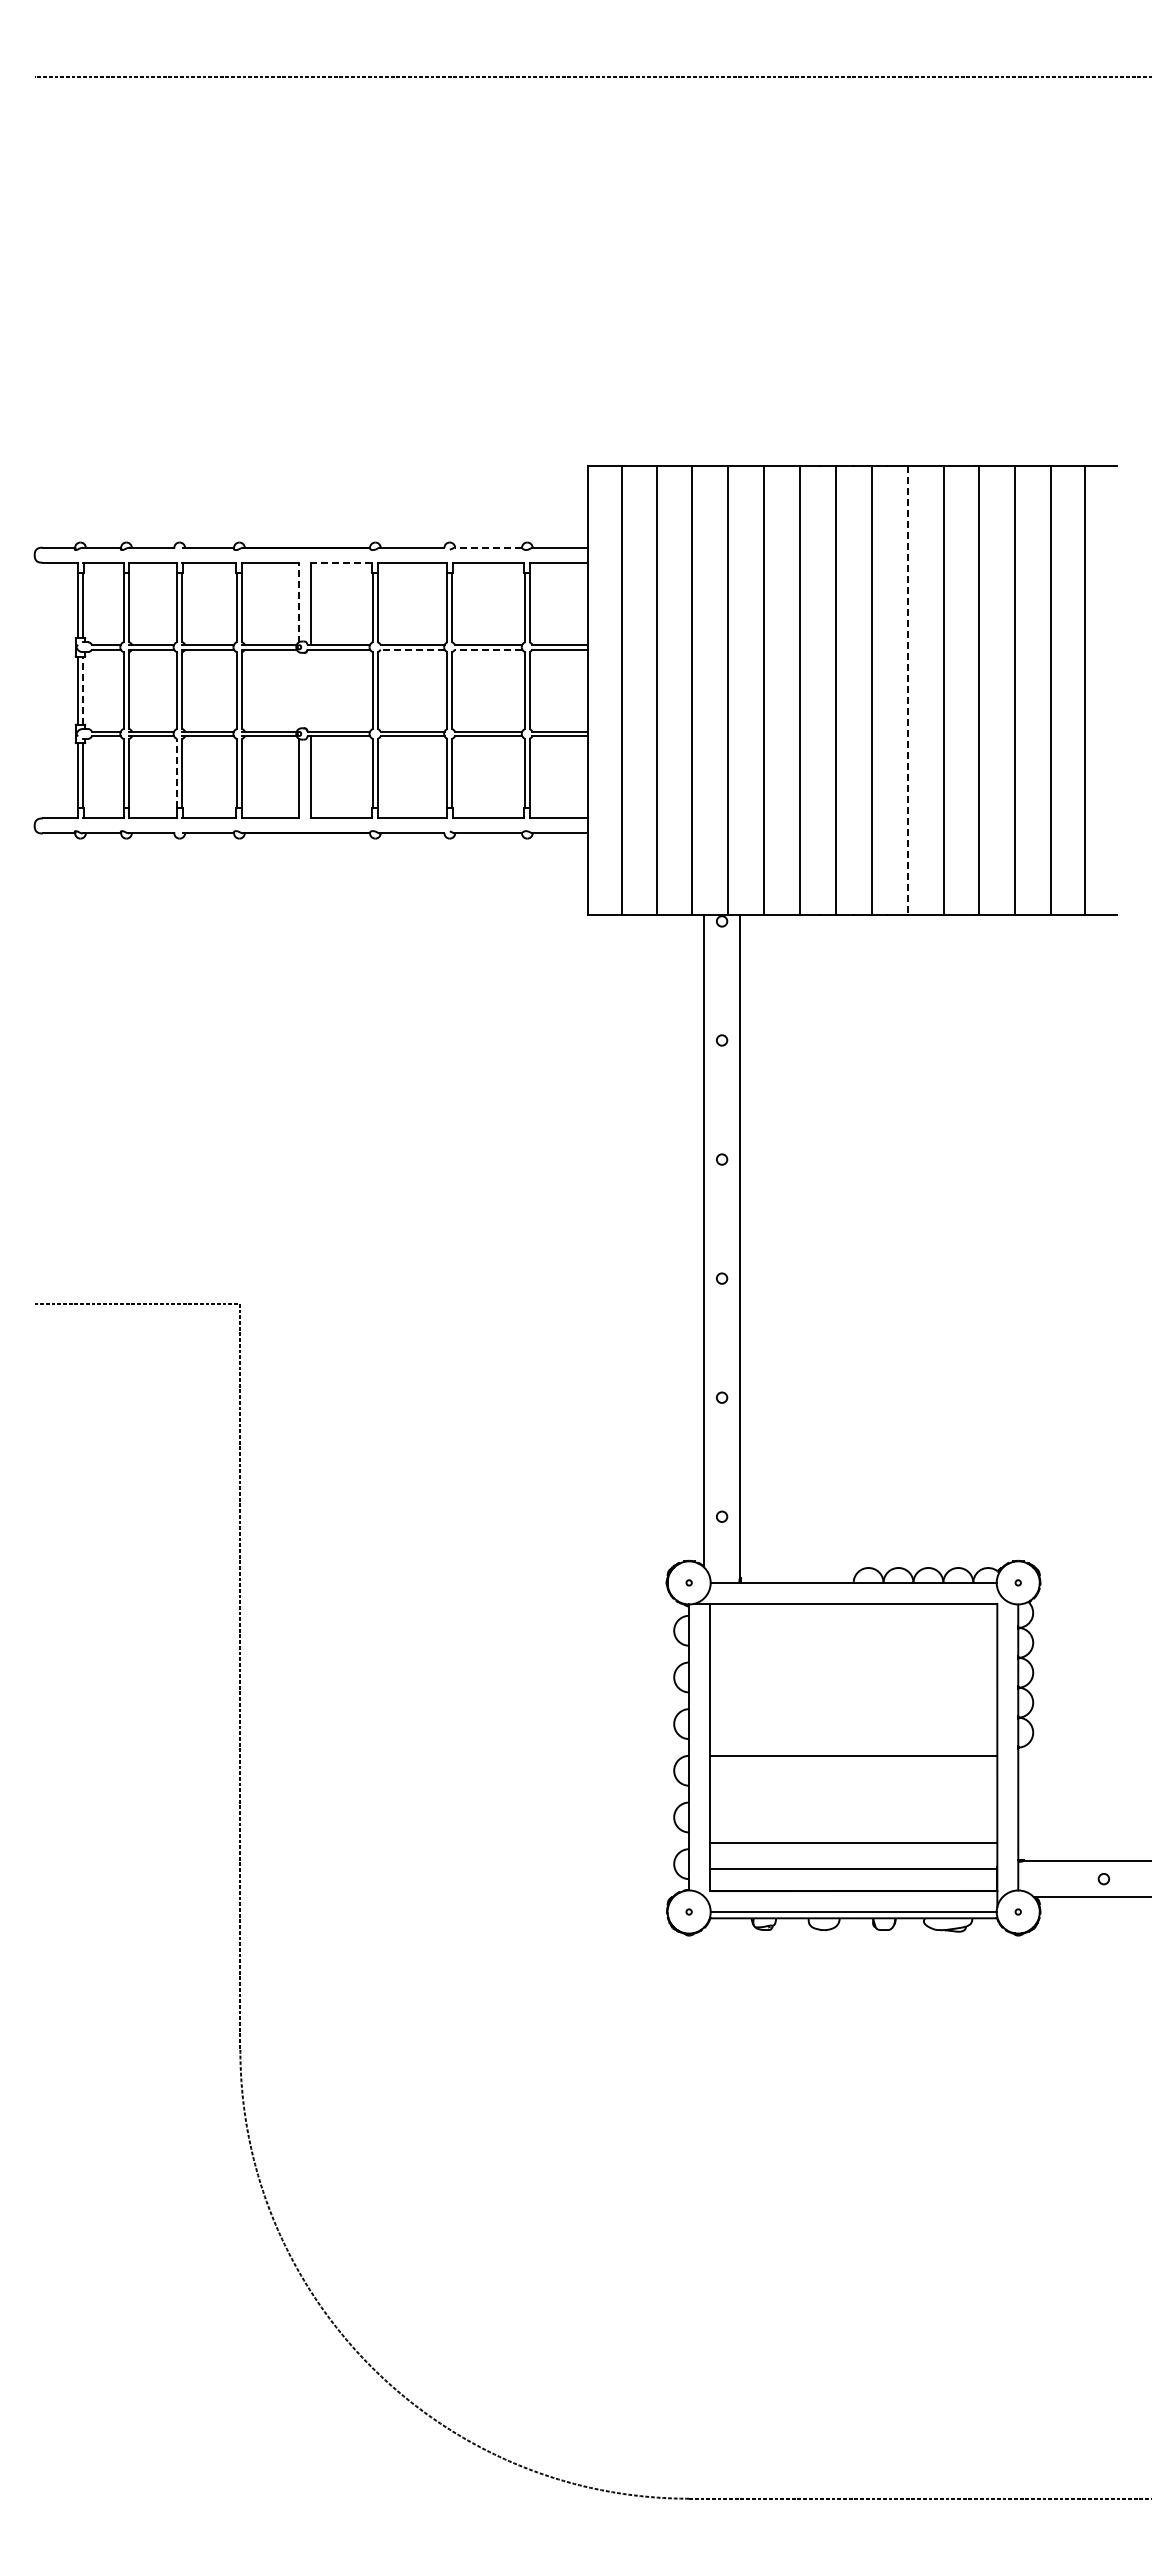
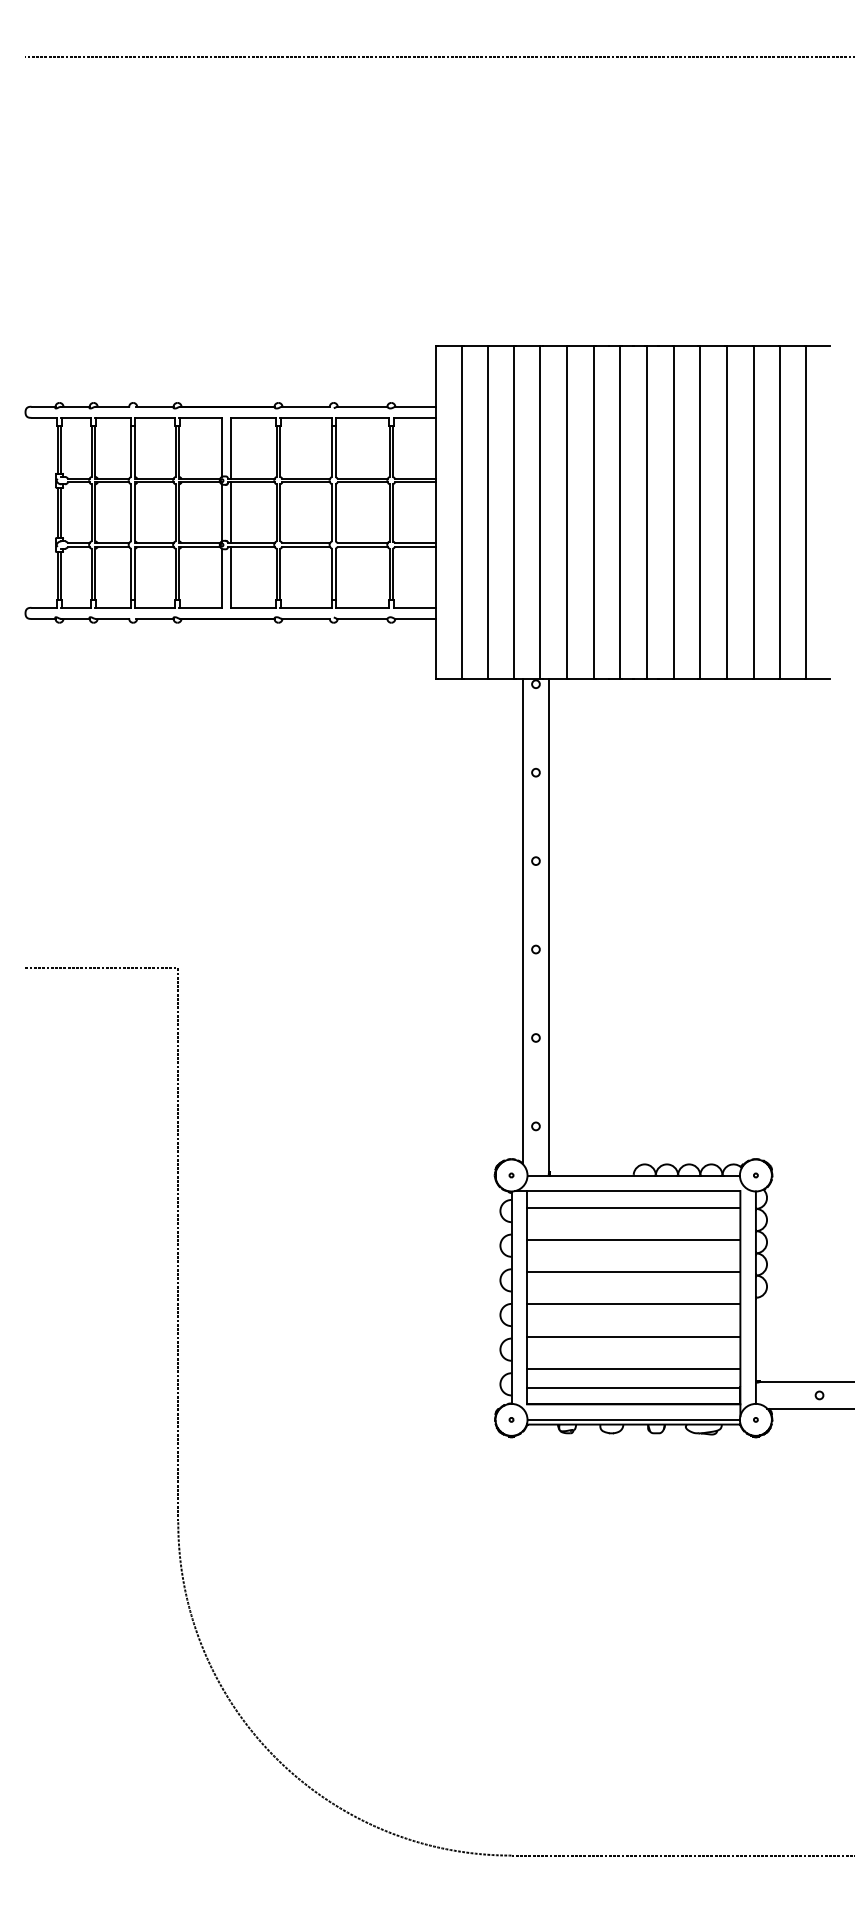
line: (488, 547) -> (362, 406), dashed -> solid
line: (341, 562) -> (253, 417), dashed -> solid
line: (298, 602) -> (221, 447), dashed -> solid
line: (412, 649) -> (306, 482), dashed -> solid
line: (488, 649) -> (362, 482), dashed -> solid
line: (82, 690) -> (61, 512), dashed -> solid
line: (298, 690) -> (221, 512), added
line: (311, 690) -> (231, 512), added
line: (907, 691) -> (673, 513), dashed -> solid
line: (177, 773) -> (131, 574), dashed -> solid
line: (853, 1626) -> (633, 1207), added
line: (853, 1669) -> (633, 1239), added
line: (853, 1713) -> (633, 1272), added
line: (853, 1799) -> (633, 1336), added

